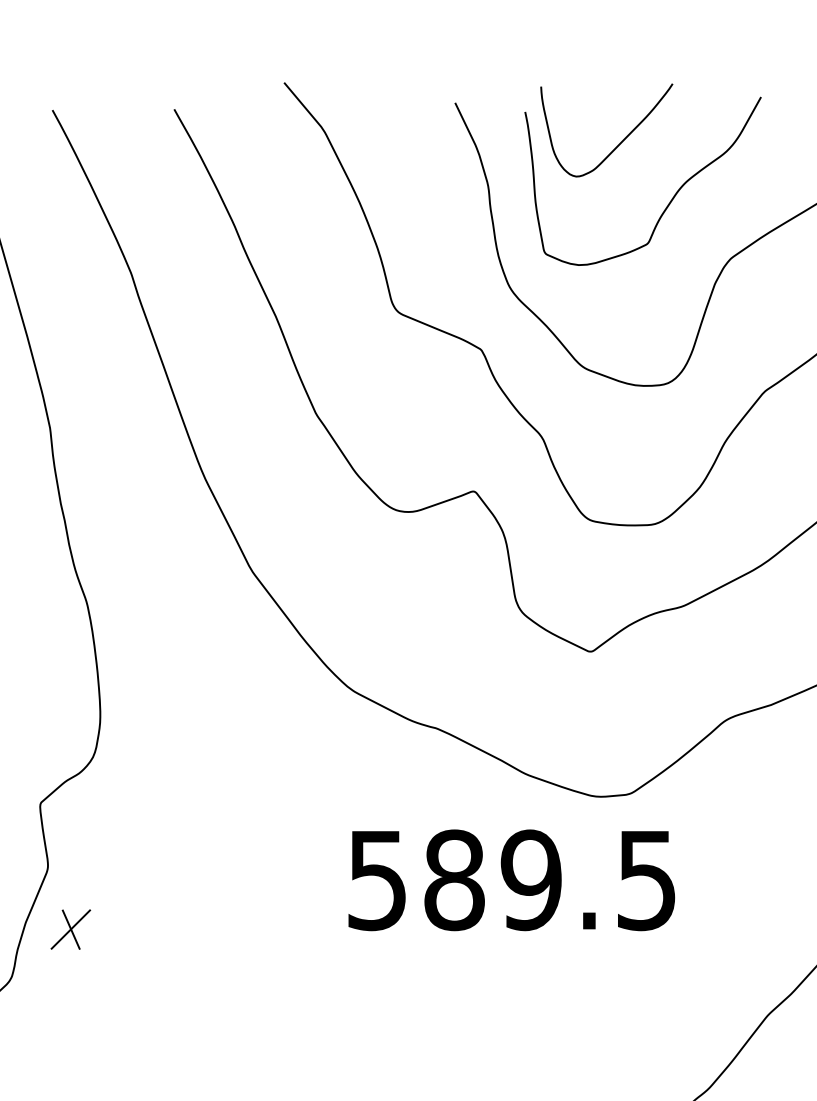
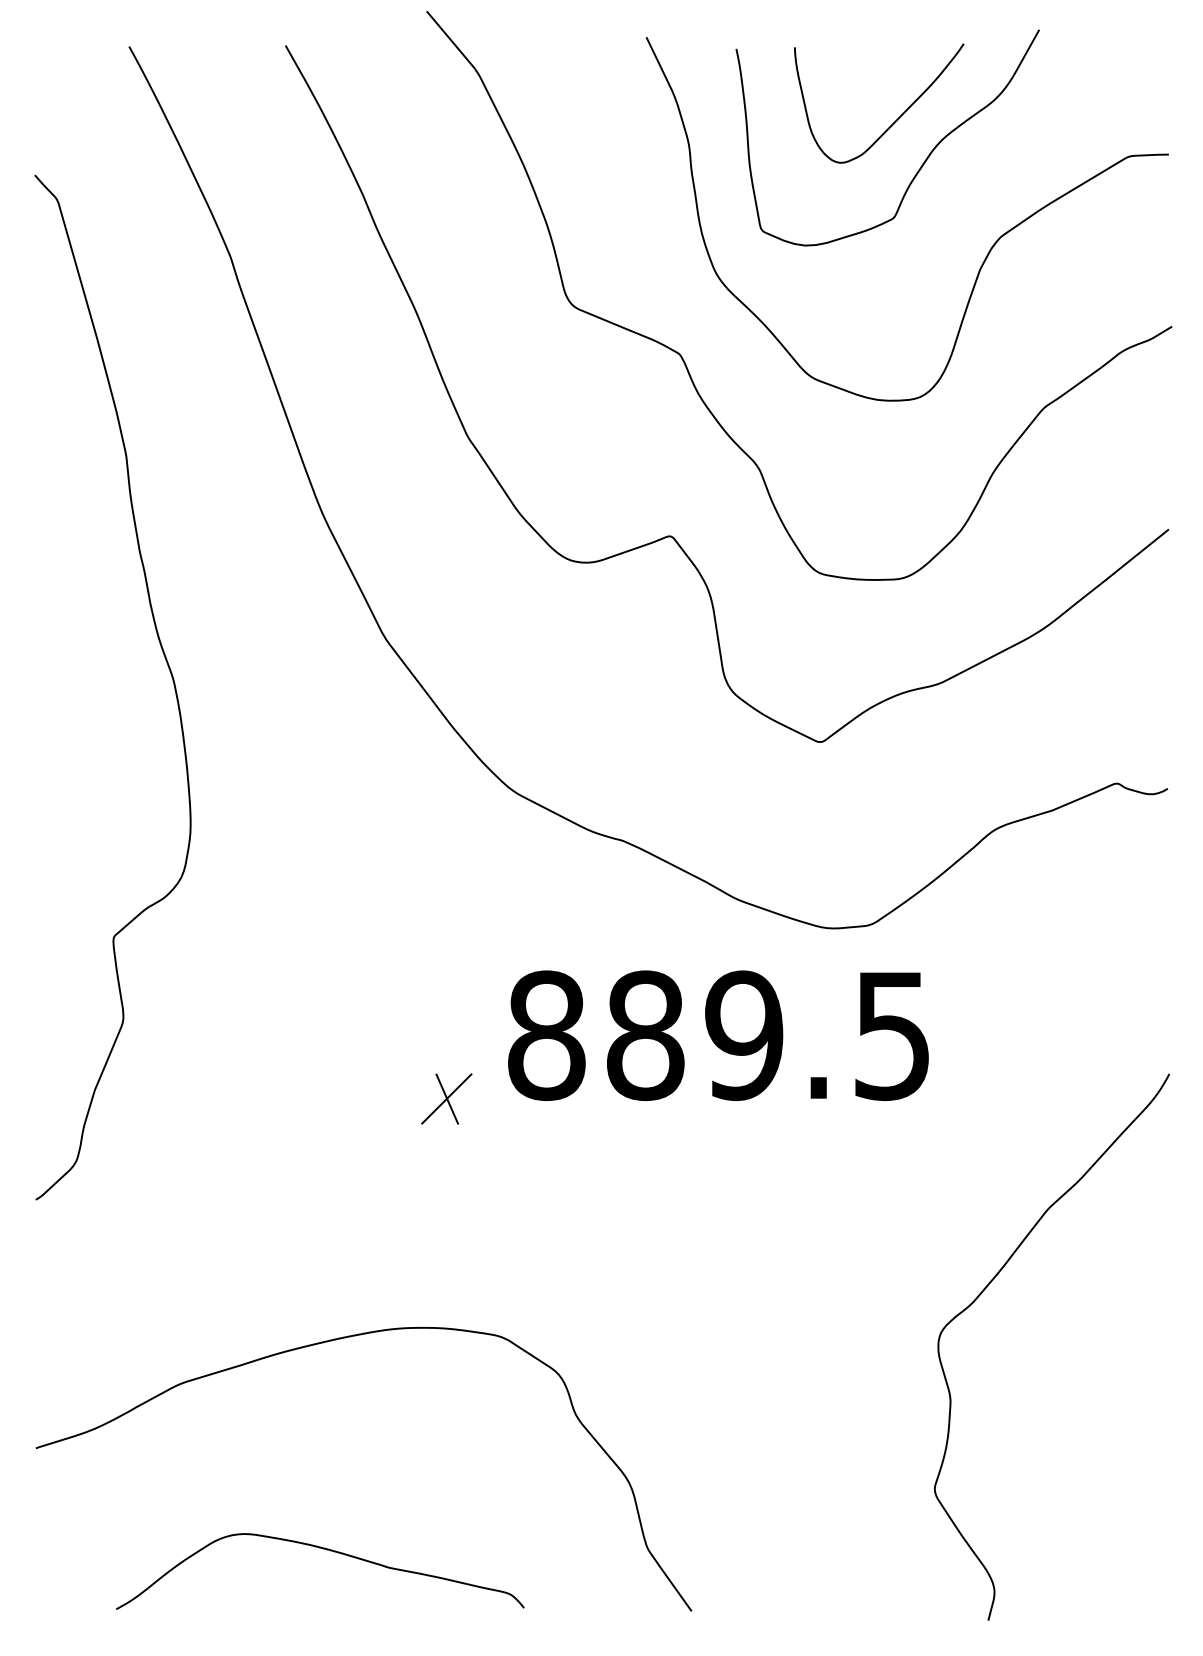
curve: (620, 142) -> (896, 119), moved
text: (377, 880) -> (546, 1035), 589.5 -> 889.5
part: (70, 929) -> (446, 1098), moved

